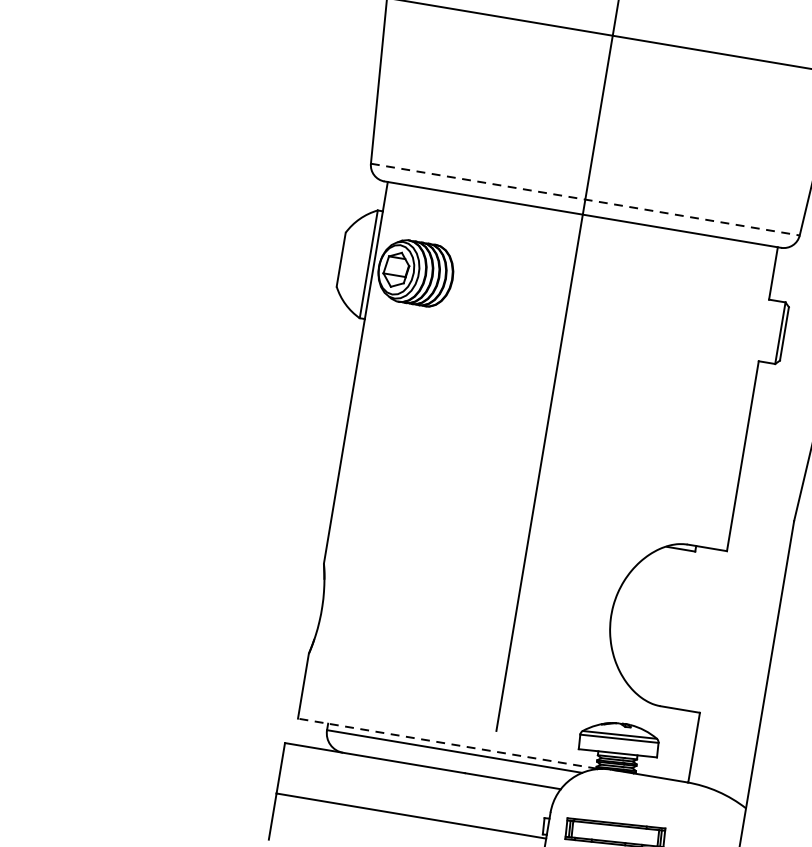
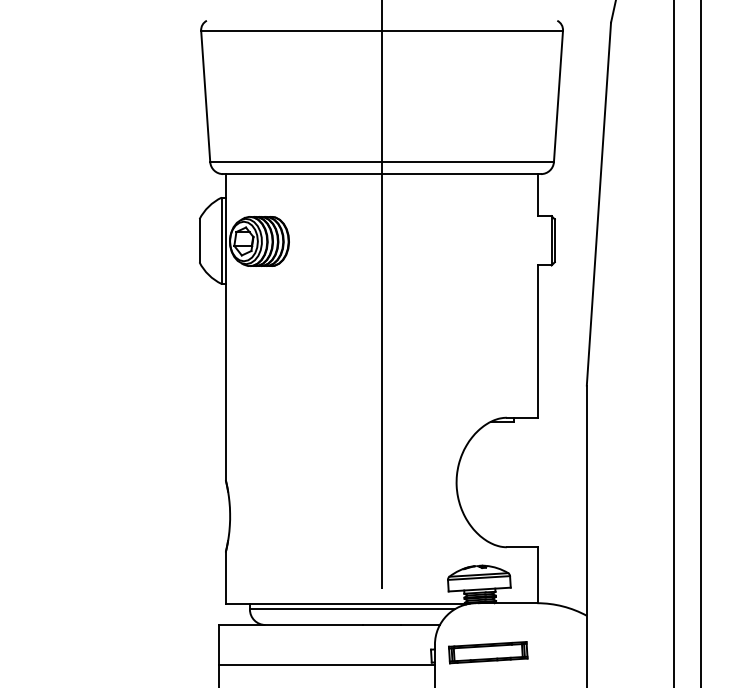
line: (585, 200) -> (382, 162), dashed -> solid
line: (447, 743) -> (345, 604), dashed -> solid

